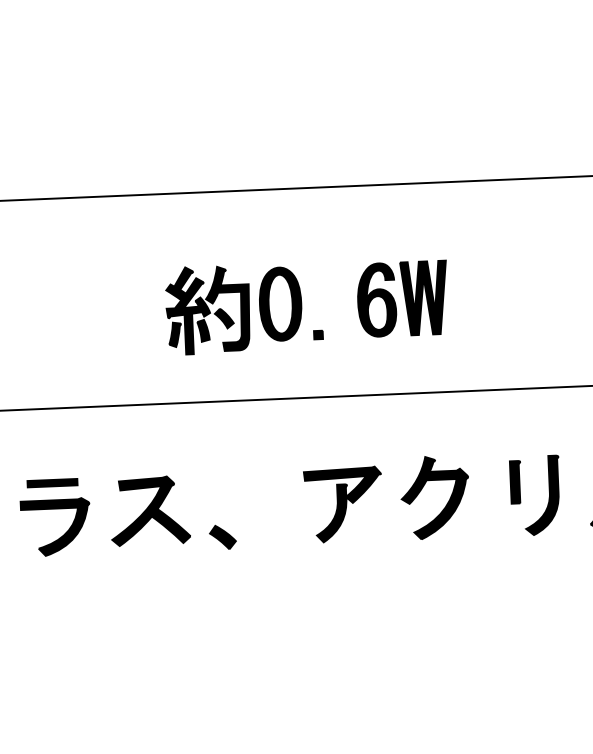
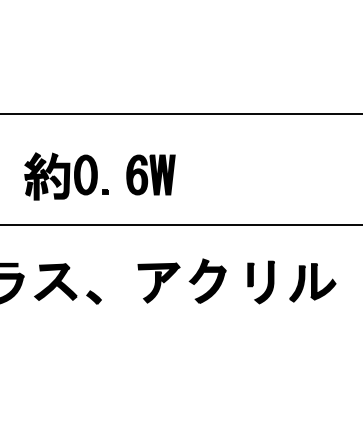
part: (306, 305) -> (99, 176), moved

